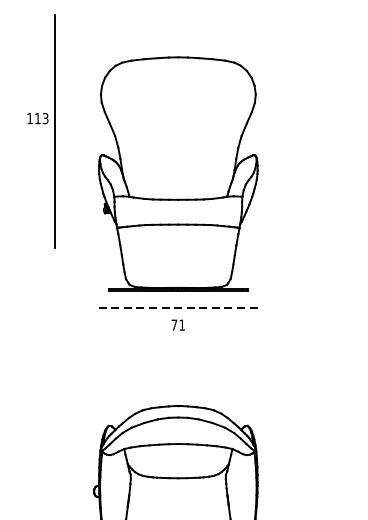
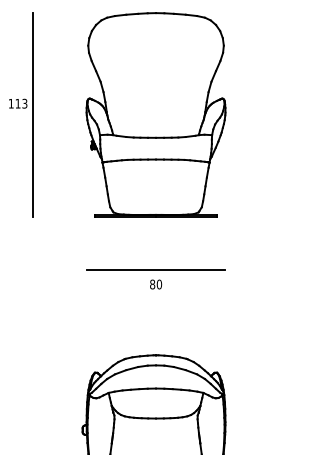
part: (40, 124) -> (20, 108), moved
part: (177, 173) -> (155, 114), moved
line: (177, 307) -> (155, 269), dashed -> solid
text: (178, 325) -> (156, 284), 71 -> 80

